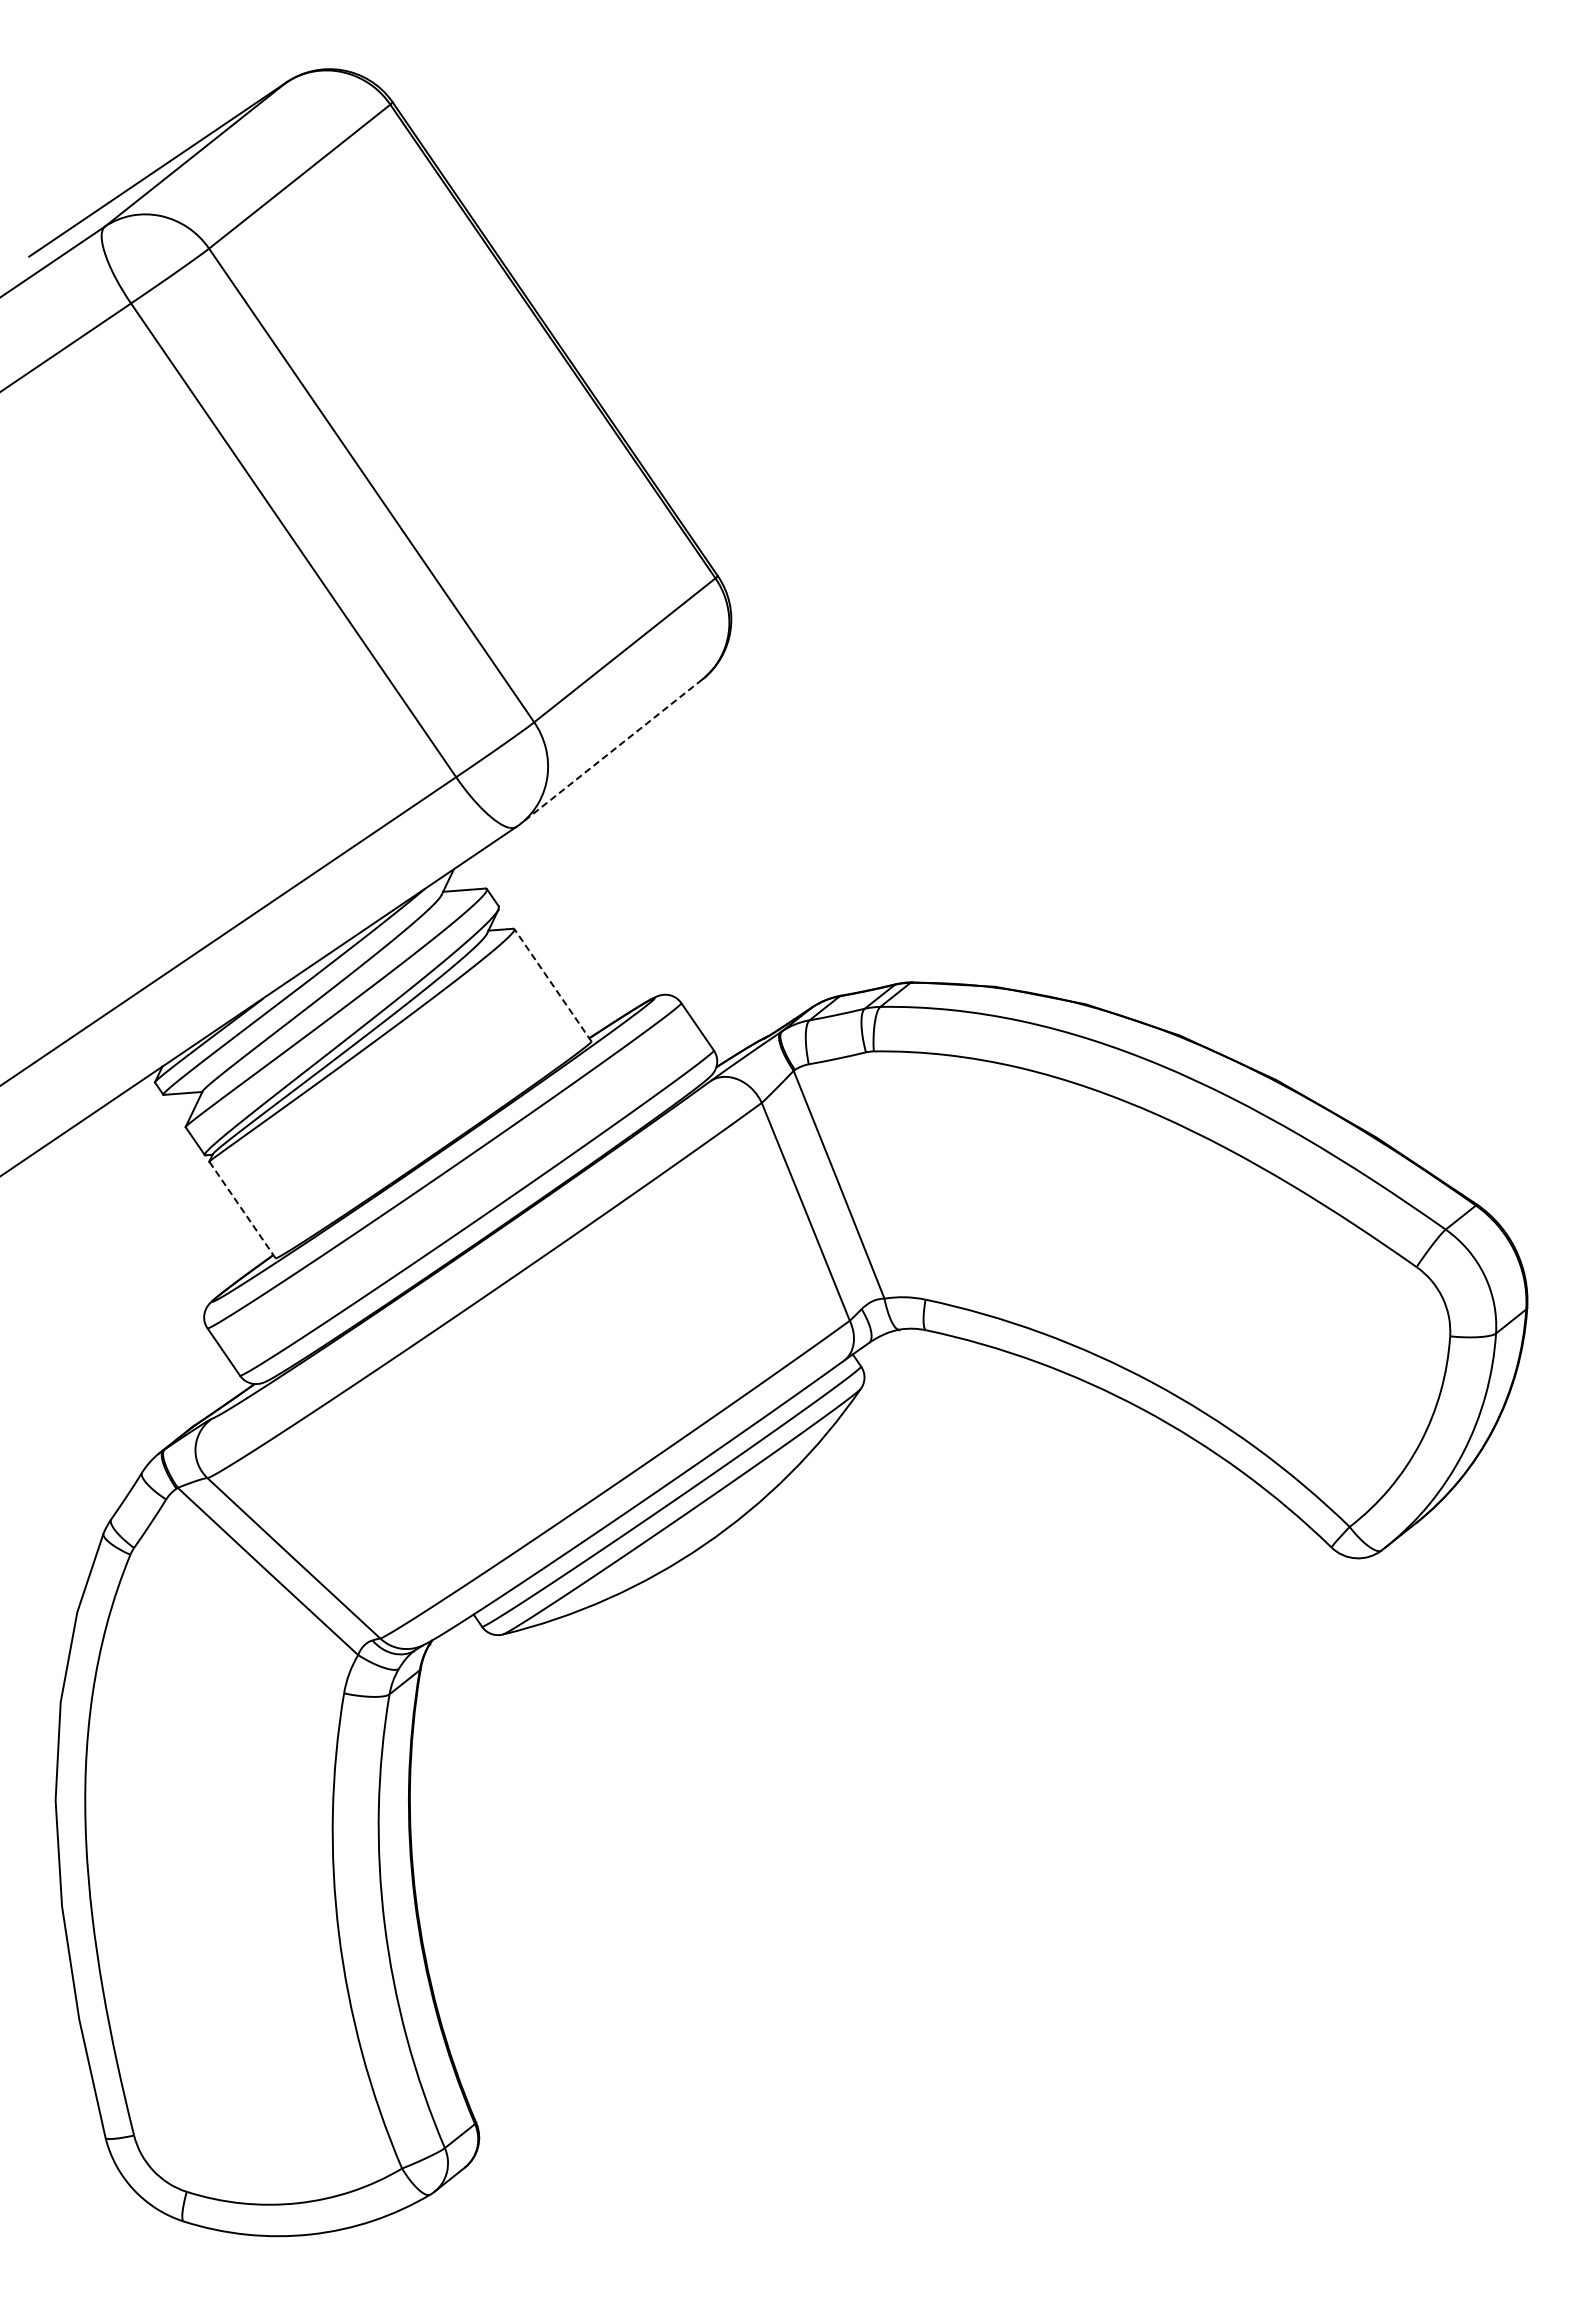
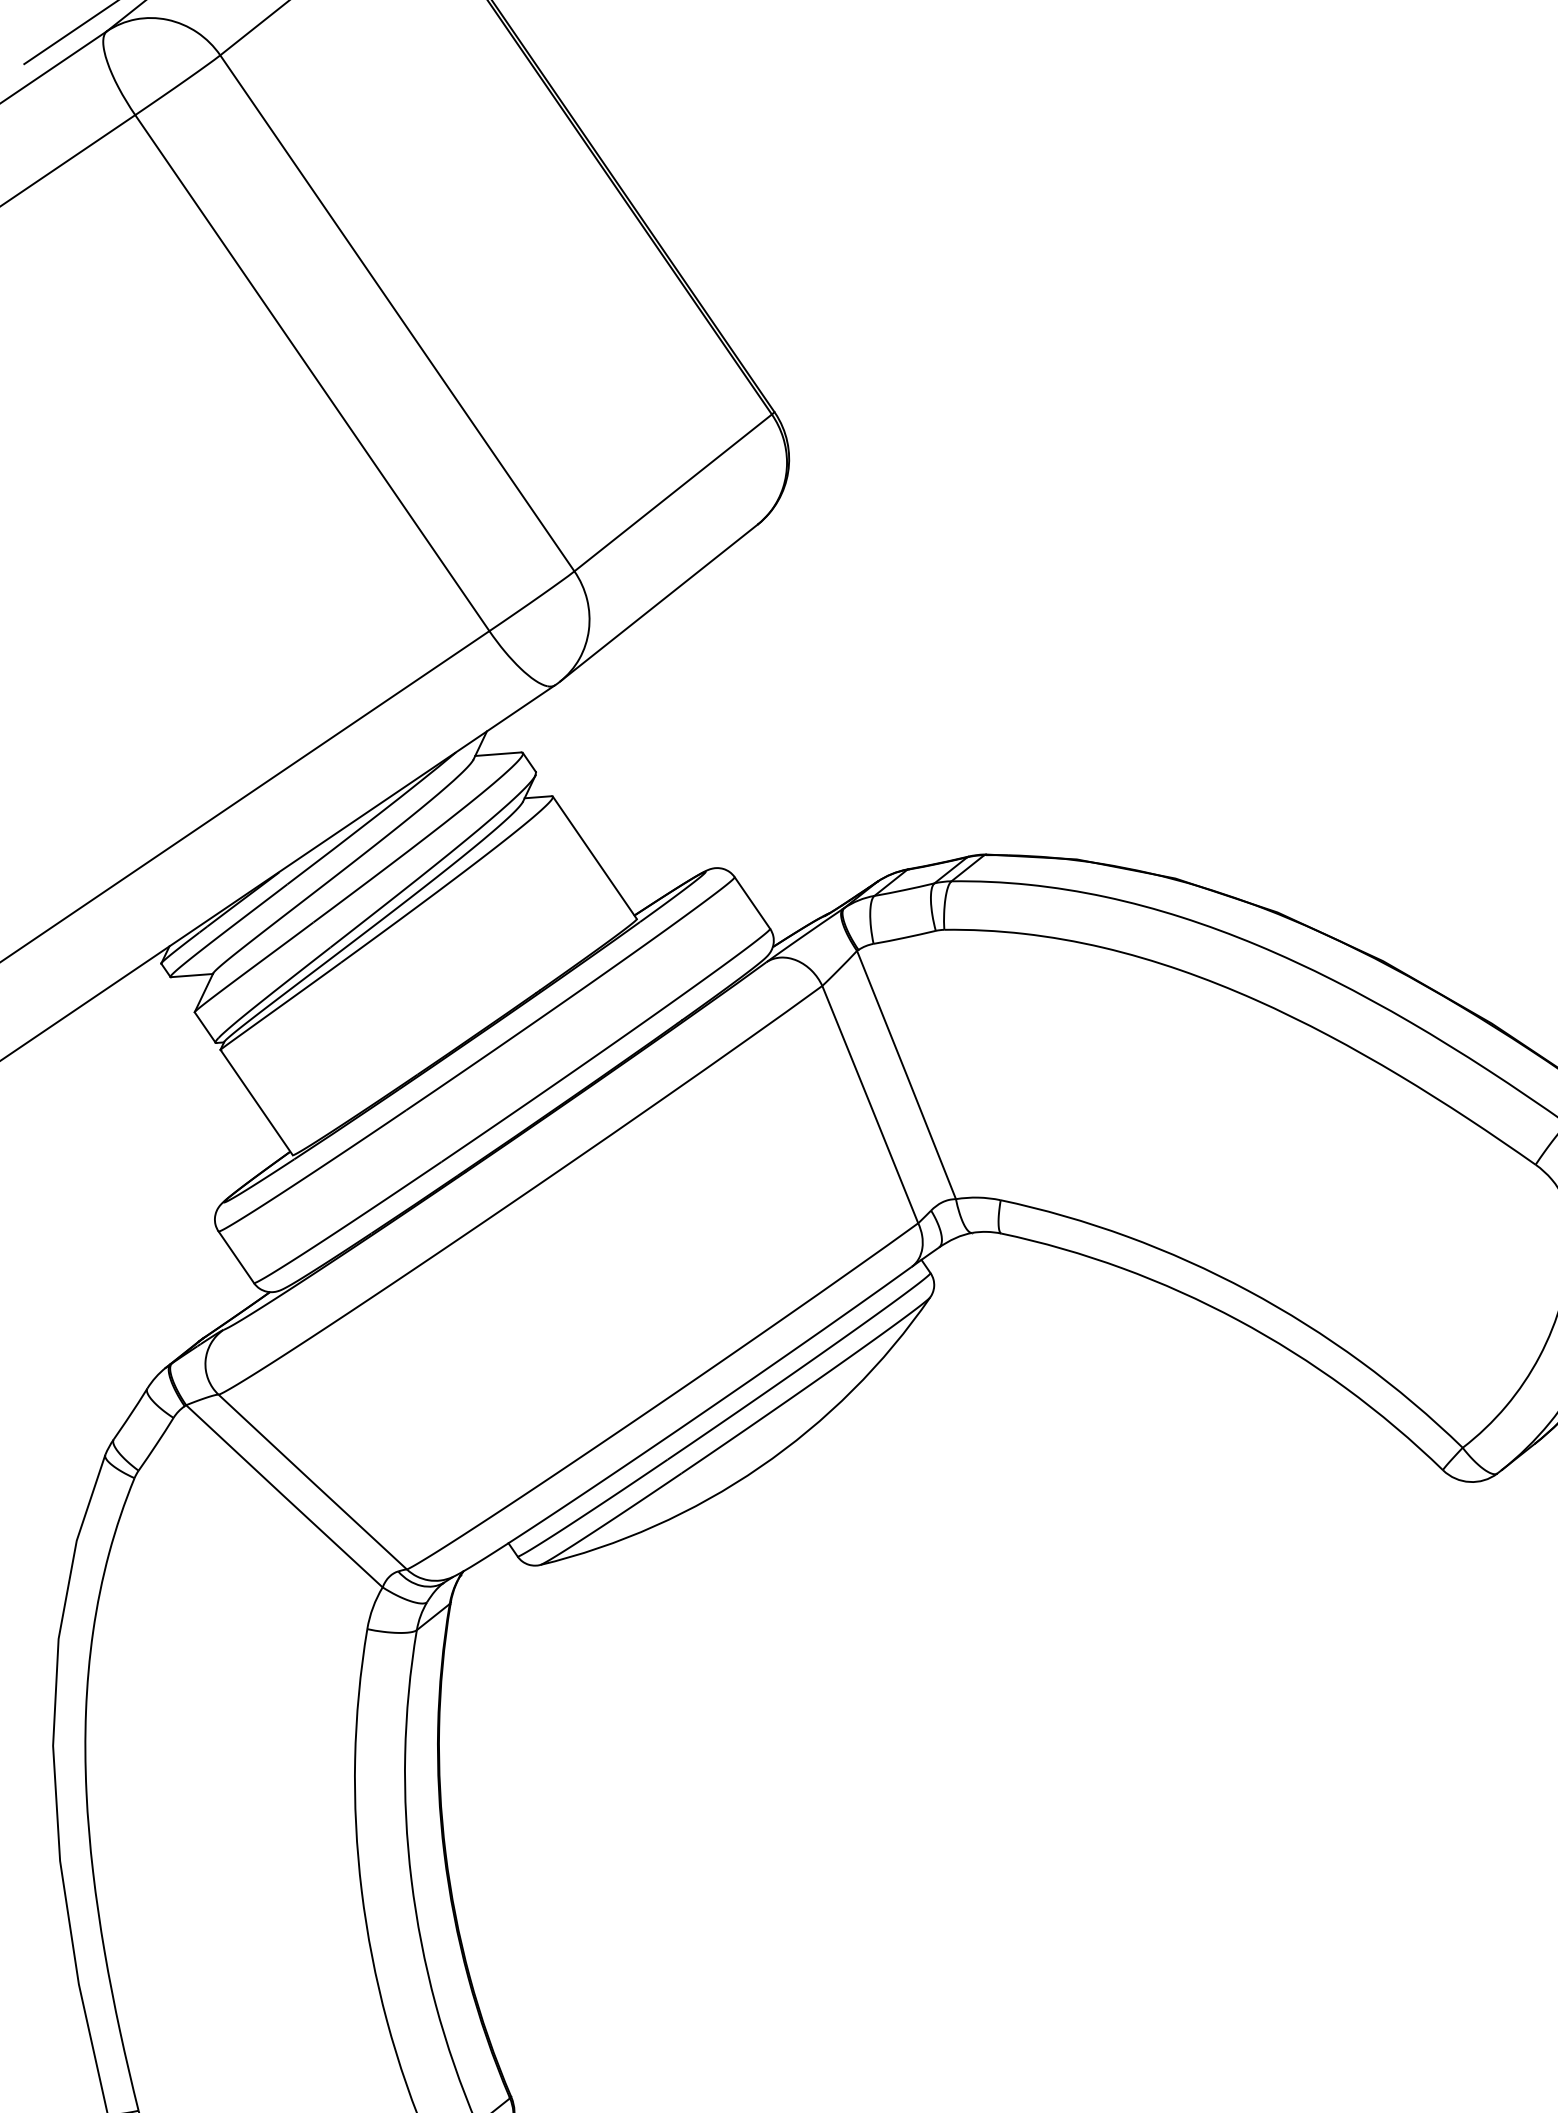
line: (611, 751) -> (658, 603), dashed -> solid
line: (552, 984) -> (594, 856), dashed -> solid
line: (242, 1209) -> (256, 1102), dashed -> solid

